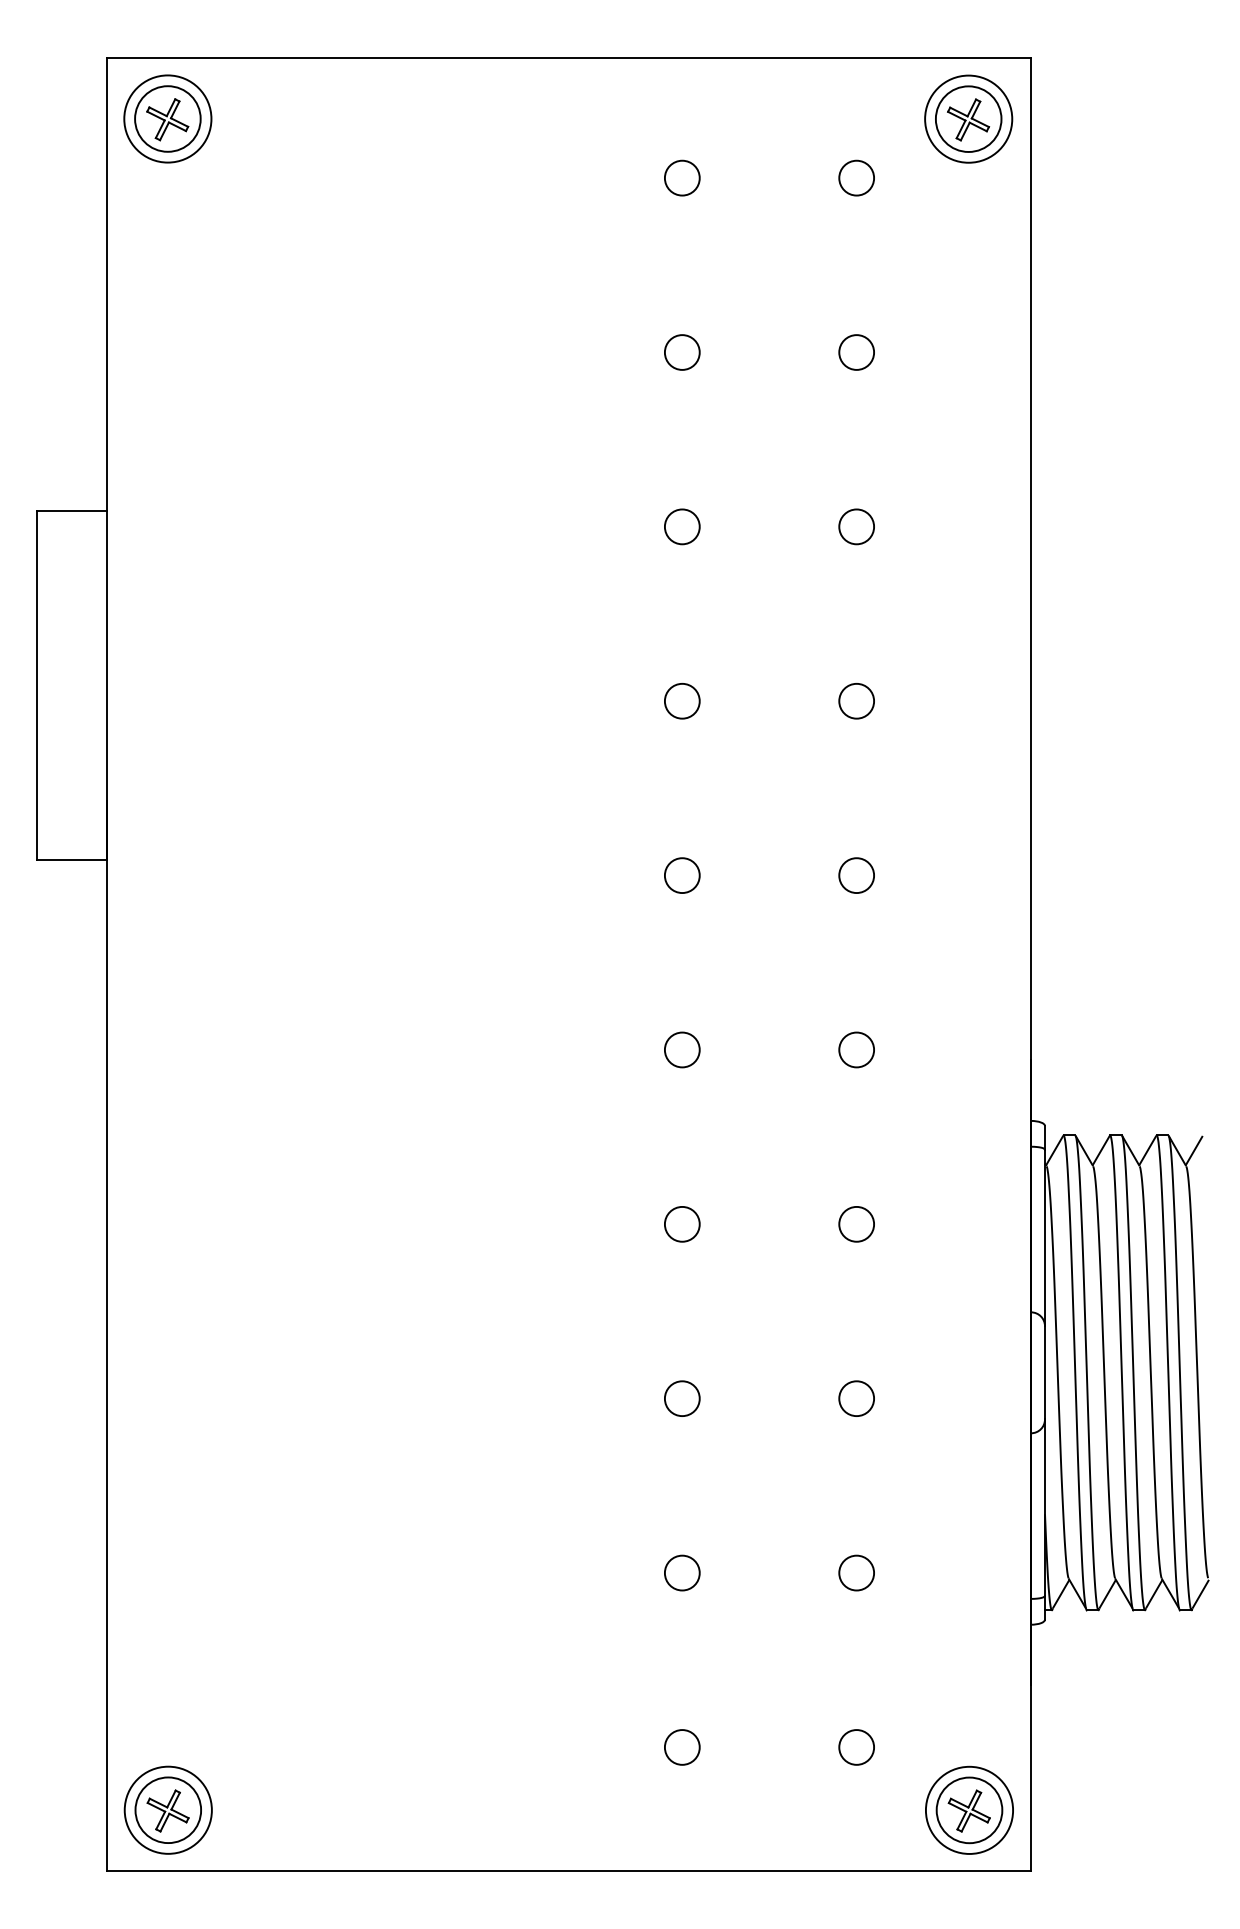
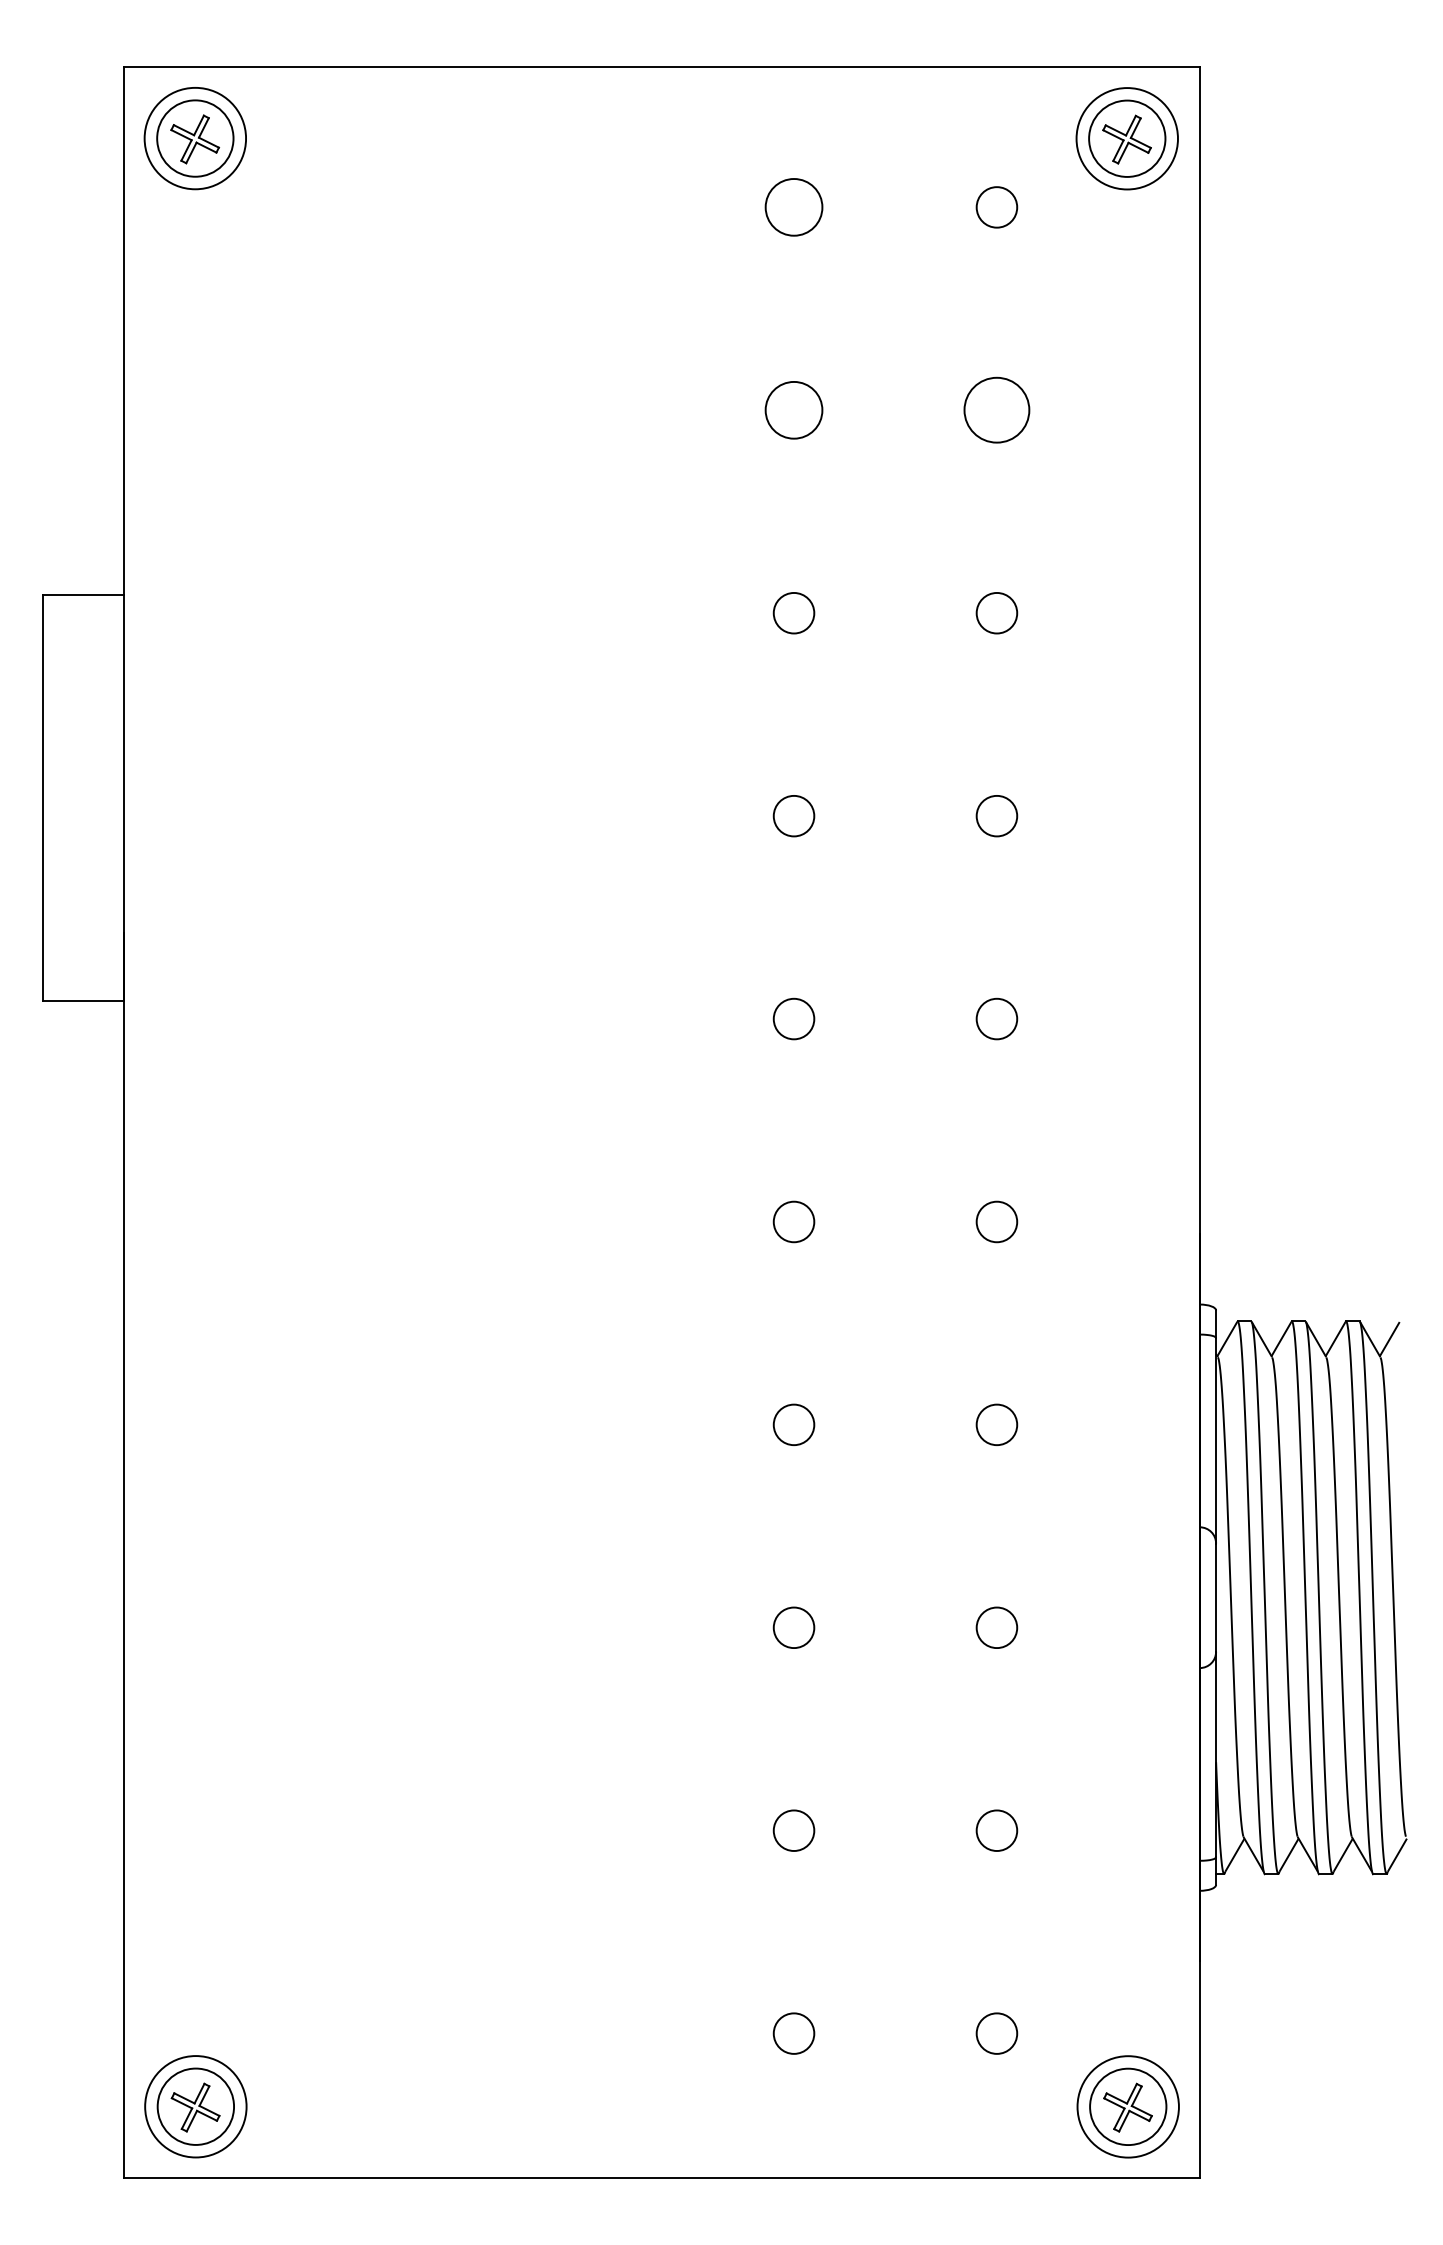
circle: (681, 178) -> (793, 207), size x1.4
circle: (681, 352) -> (793, 410), size x1.4
circle: (856, 352) -> (996, 410), size x1.6

